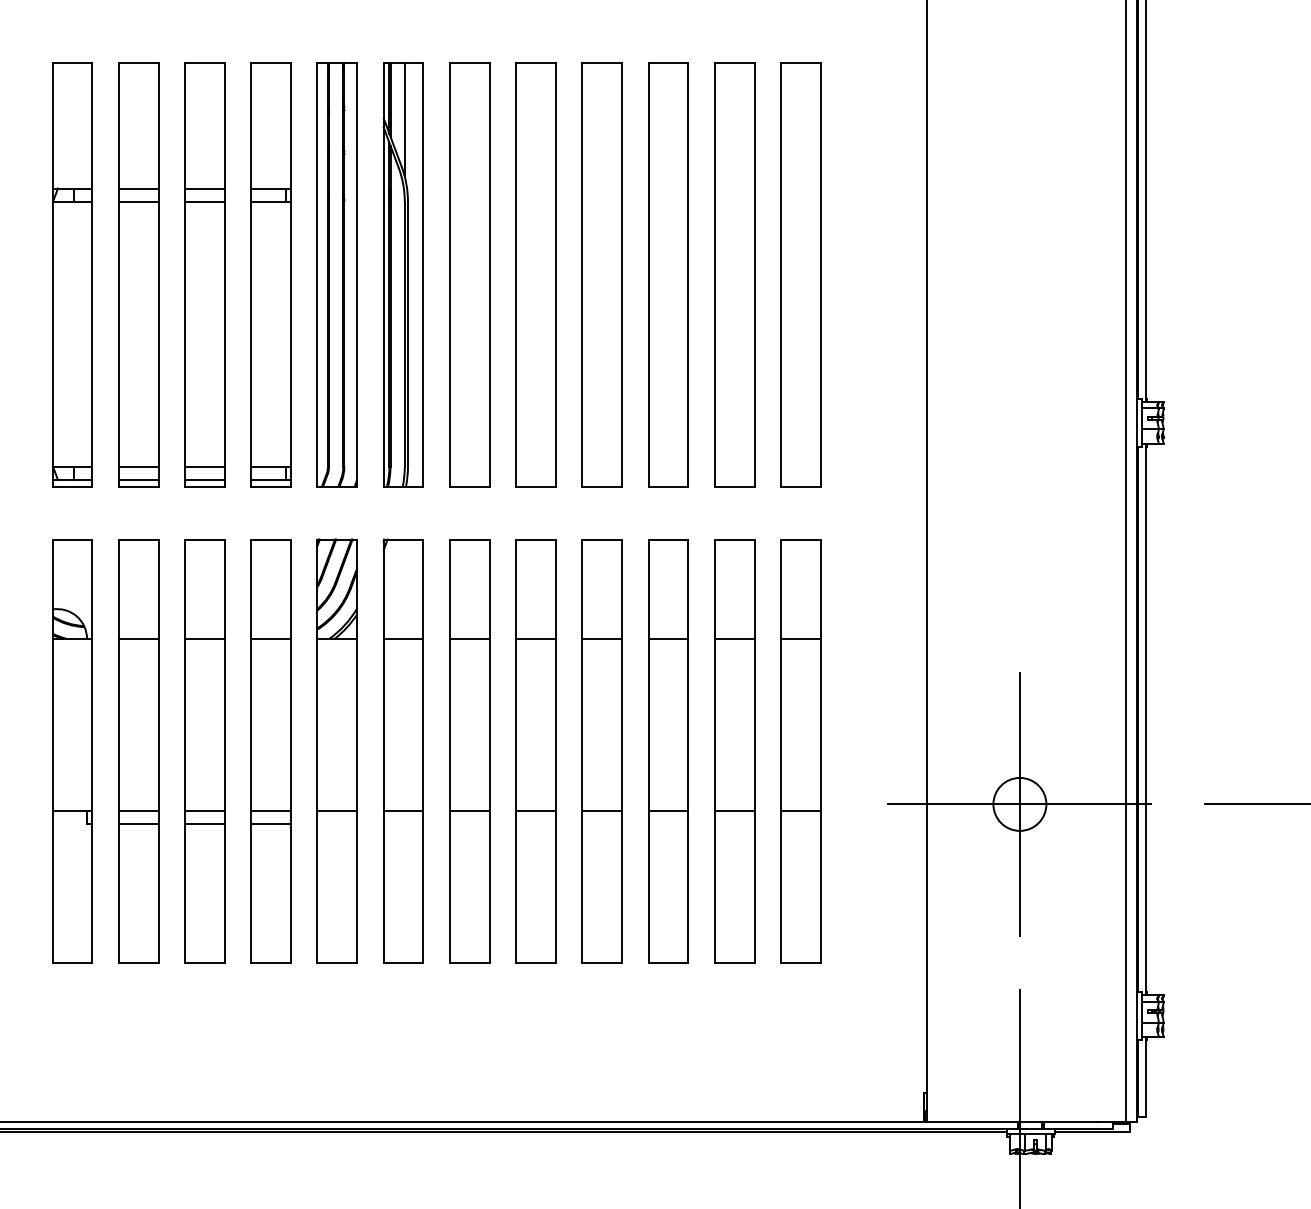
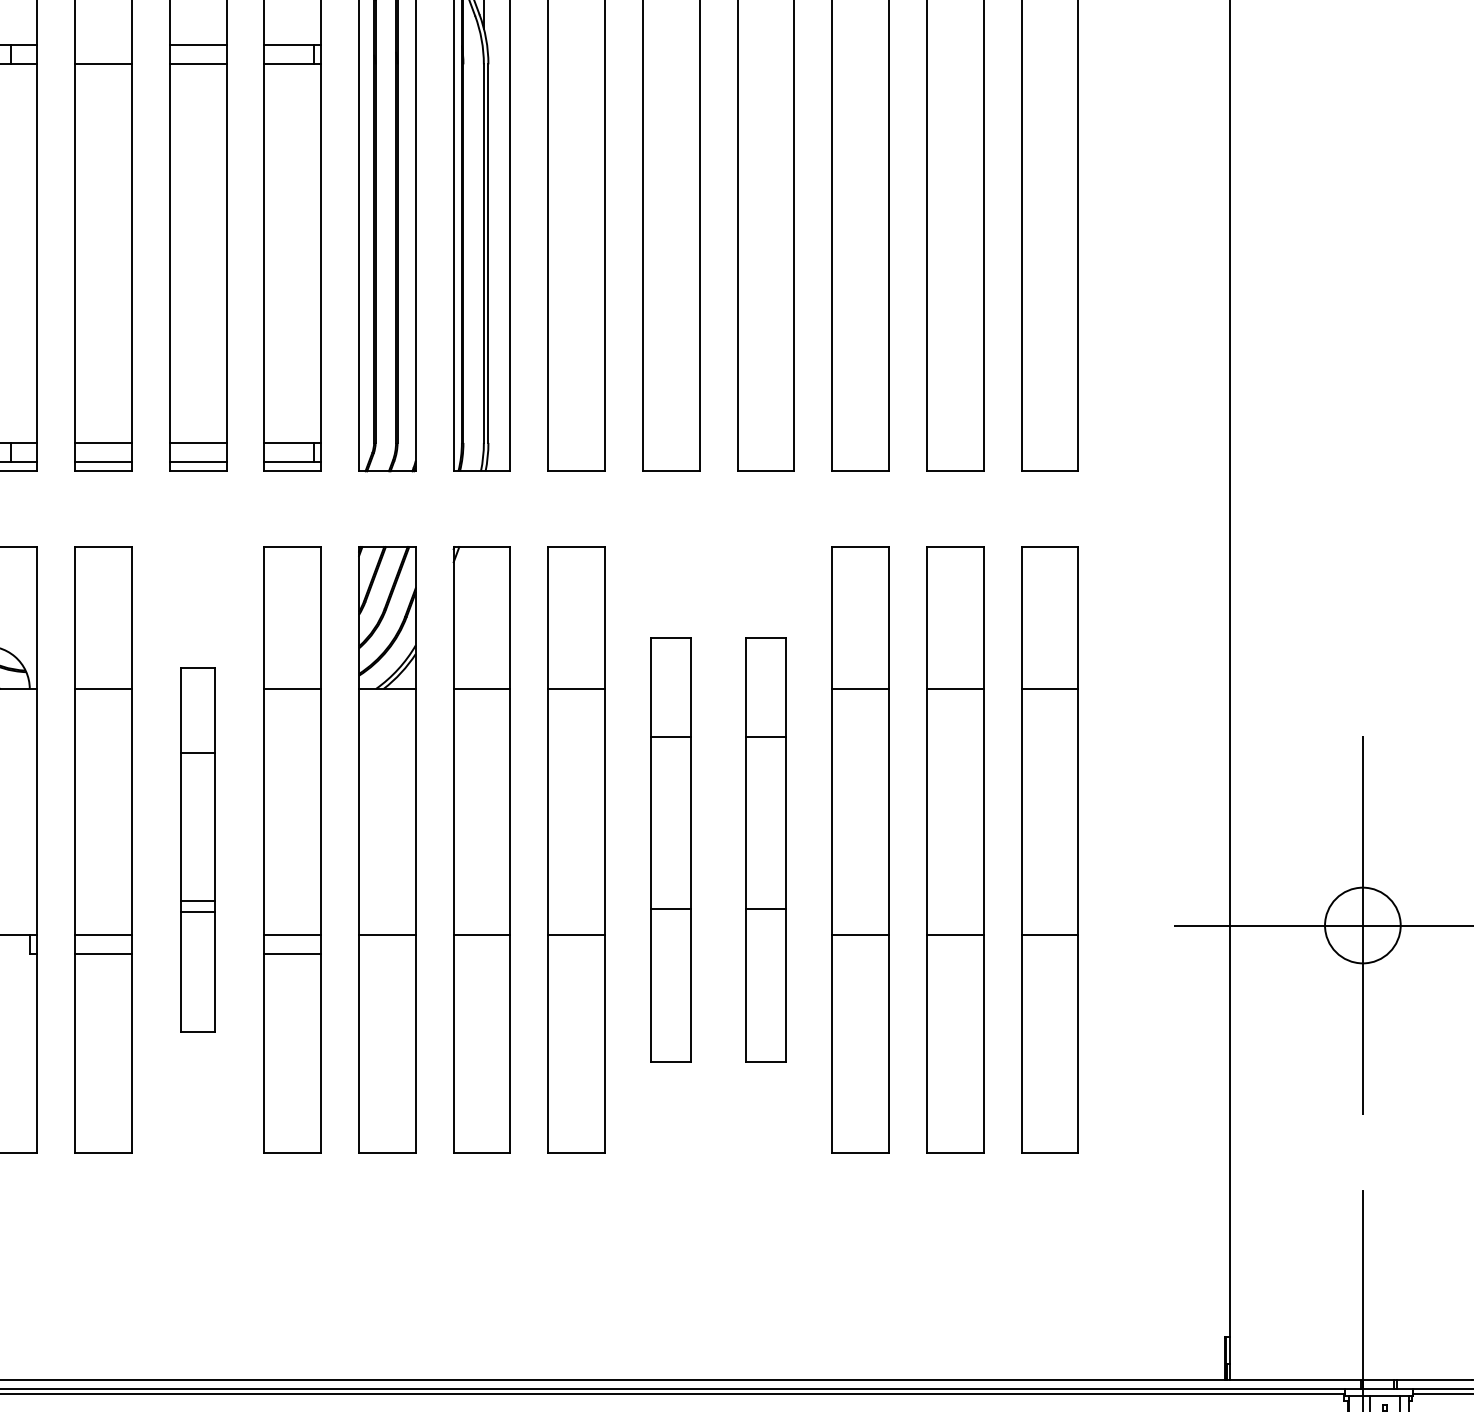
line: (138, 188) -> (103, 45), removed
part: (204, 751) -> (197, 849), size x0.6
part: (535, 751) -> (670, 849), size x0.7
part: (601, 751) -> (764, 849), size x0.7

